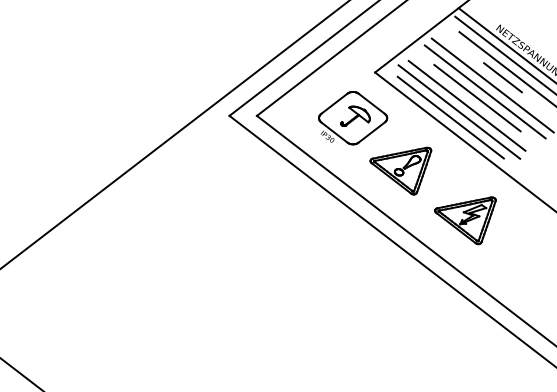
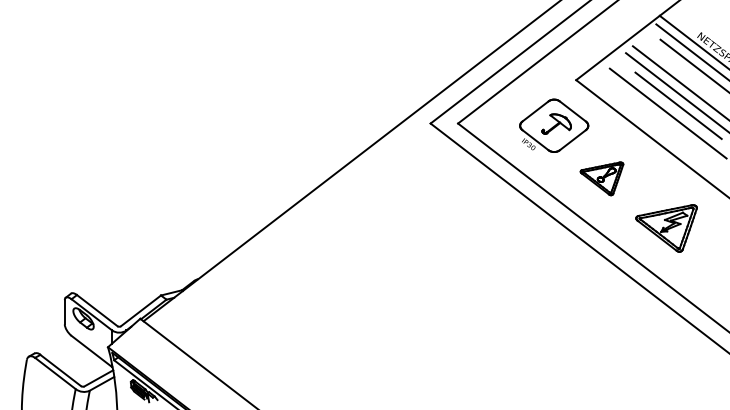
line: (503, 76) -> (704, 84), removed
line: (459, 111) -> (660, 119), removed
line: (450, 117) -> (651, 125), removed
part: (400, 170) -> (601, 178), size x0.7

